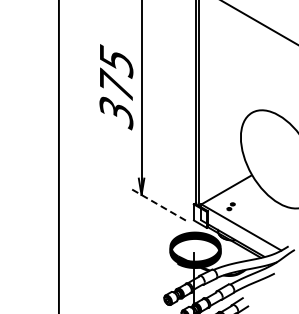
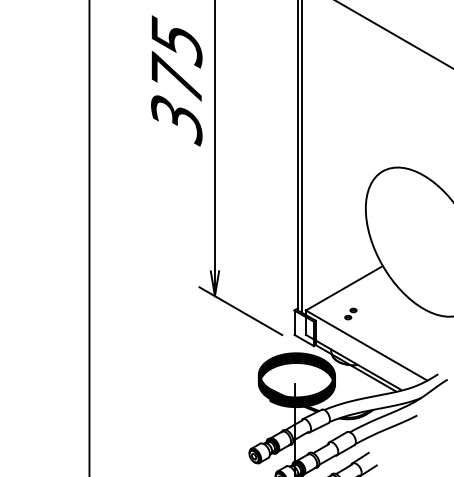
text: (116, 87) -> (176, 81), moved
line: (158, 204) -> (240, 310), dashed -> solid

